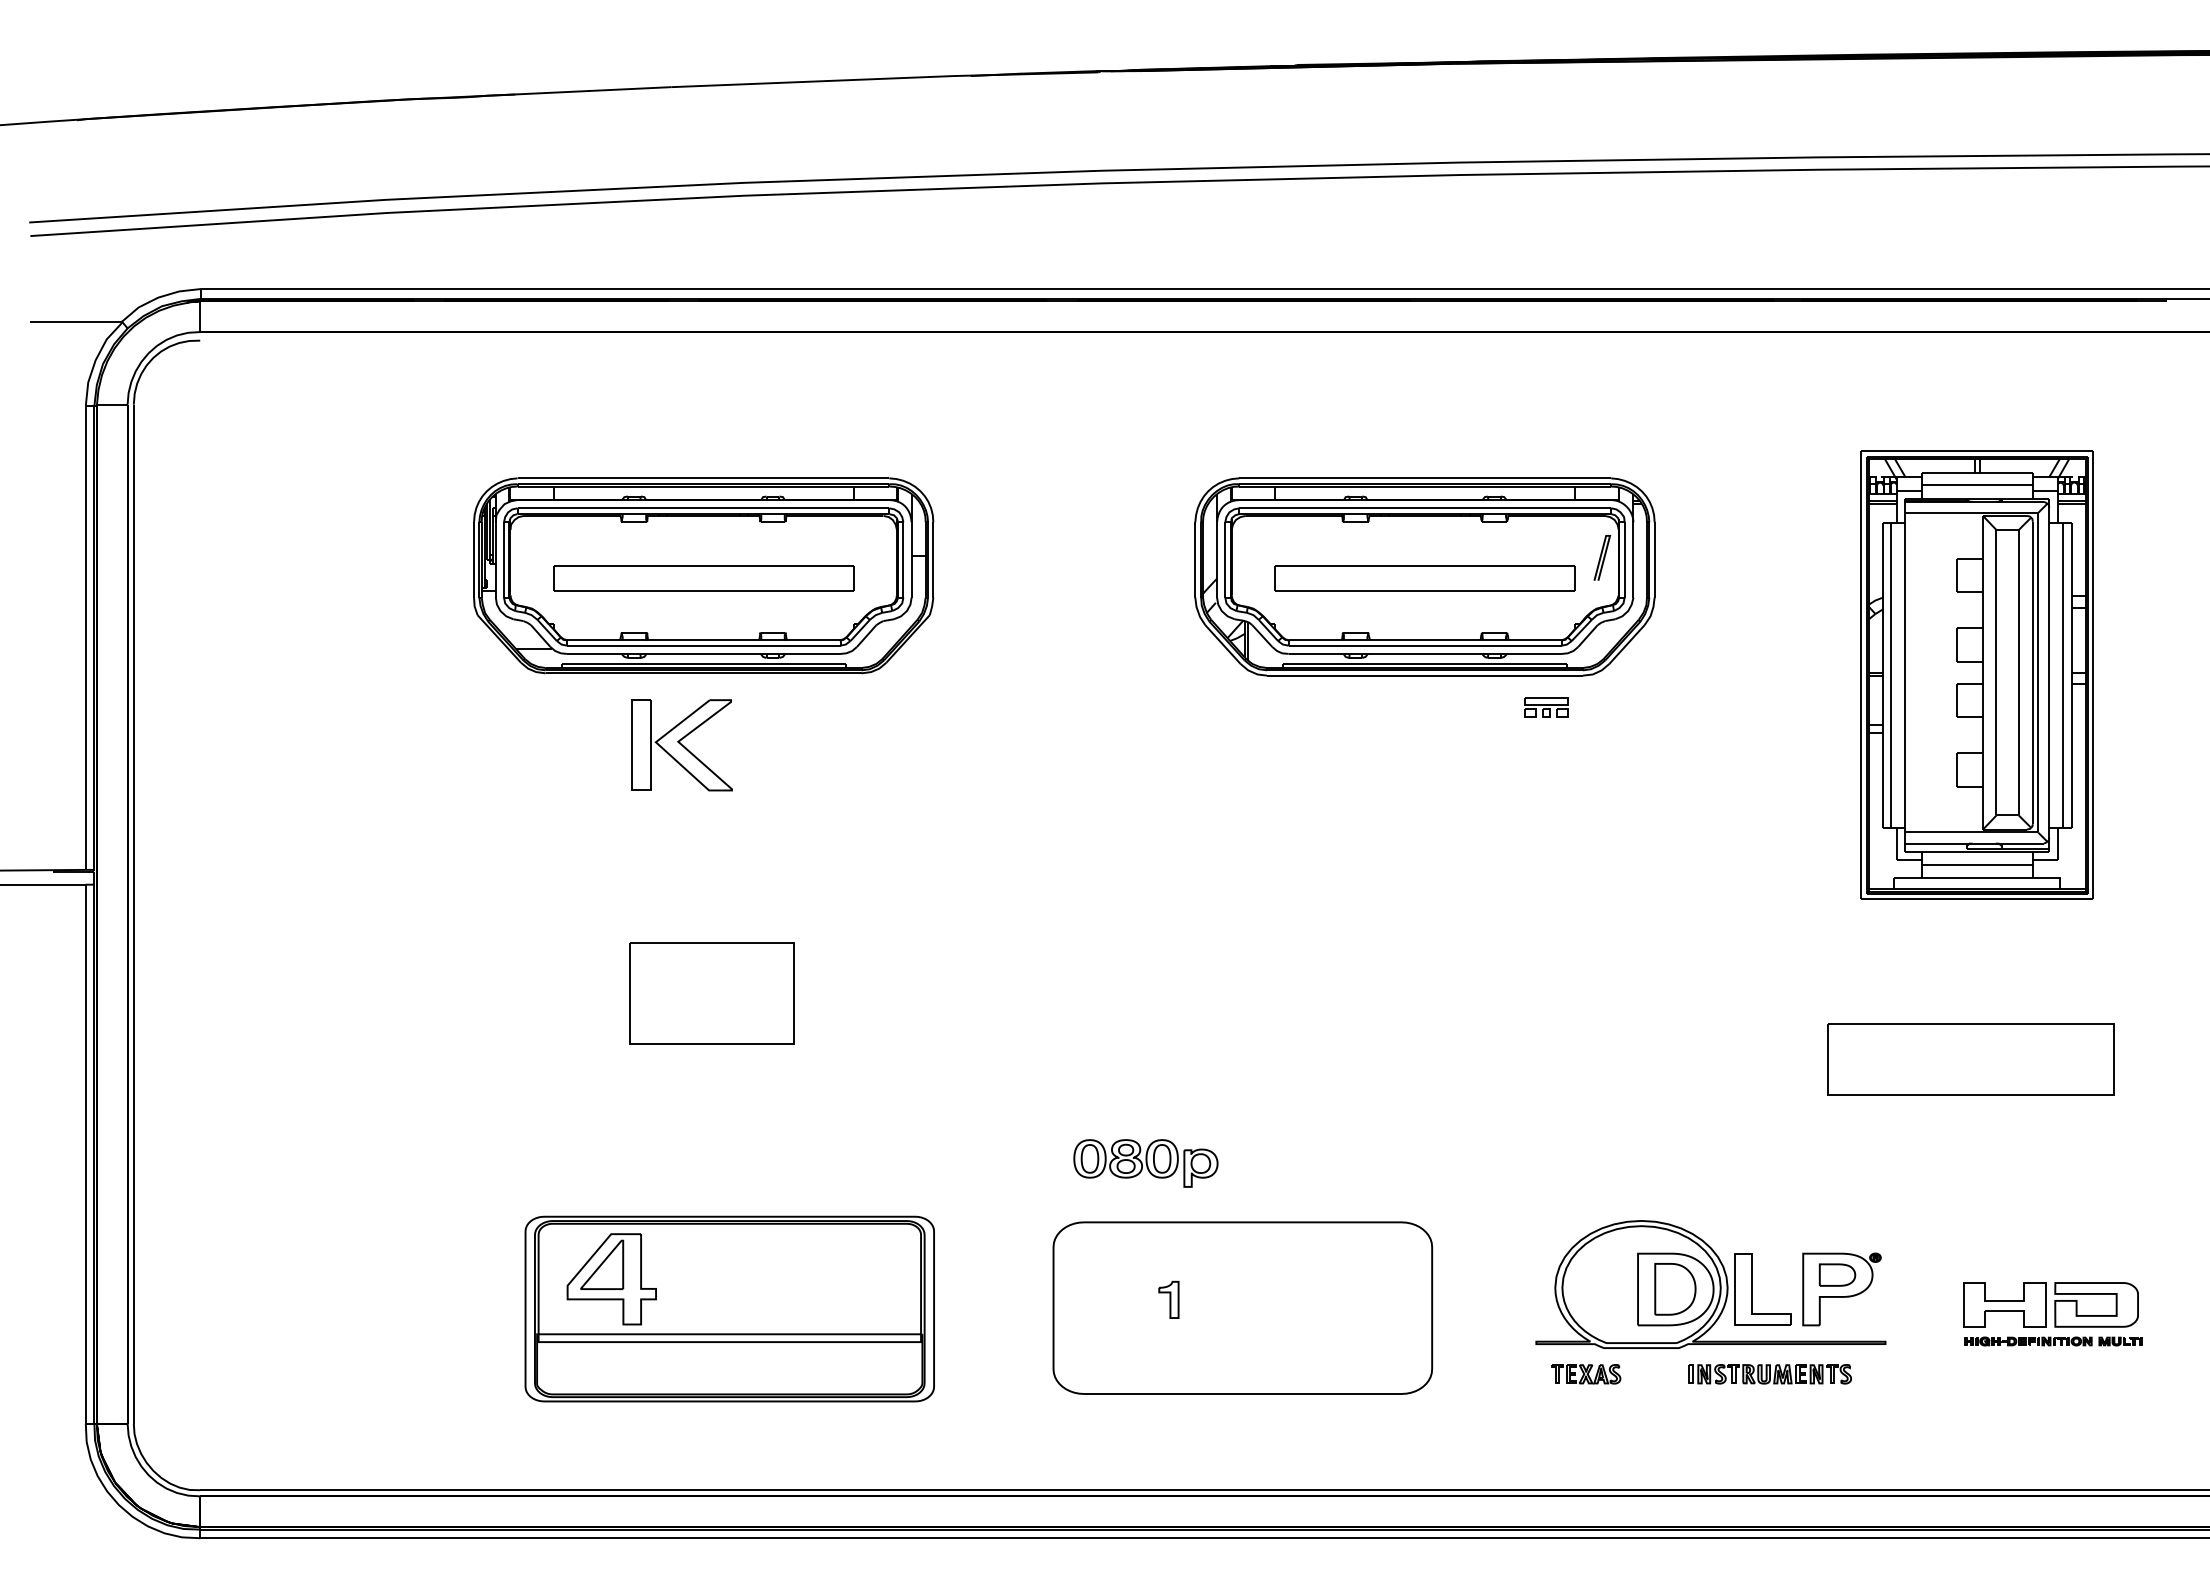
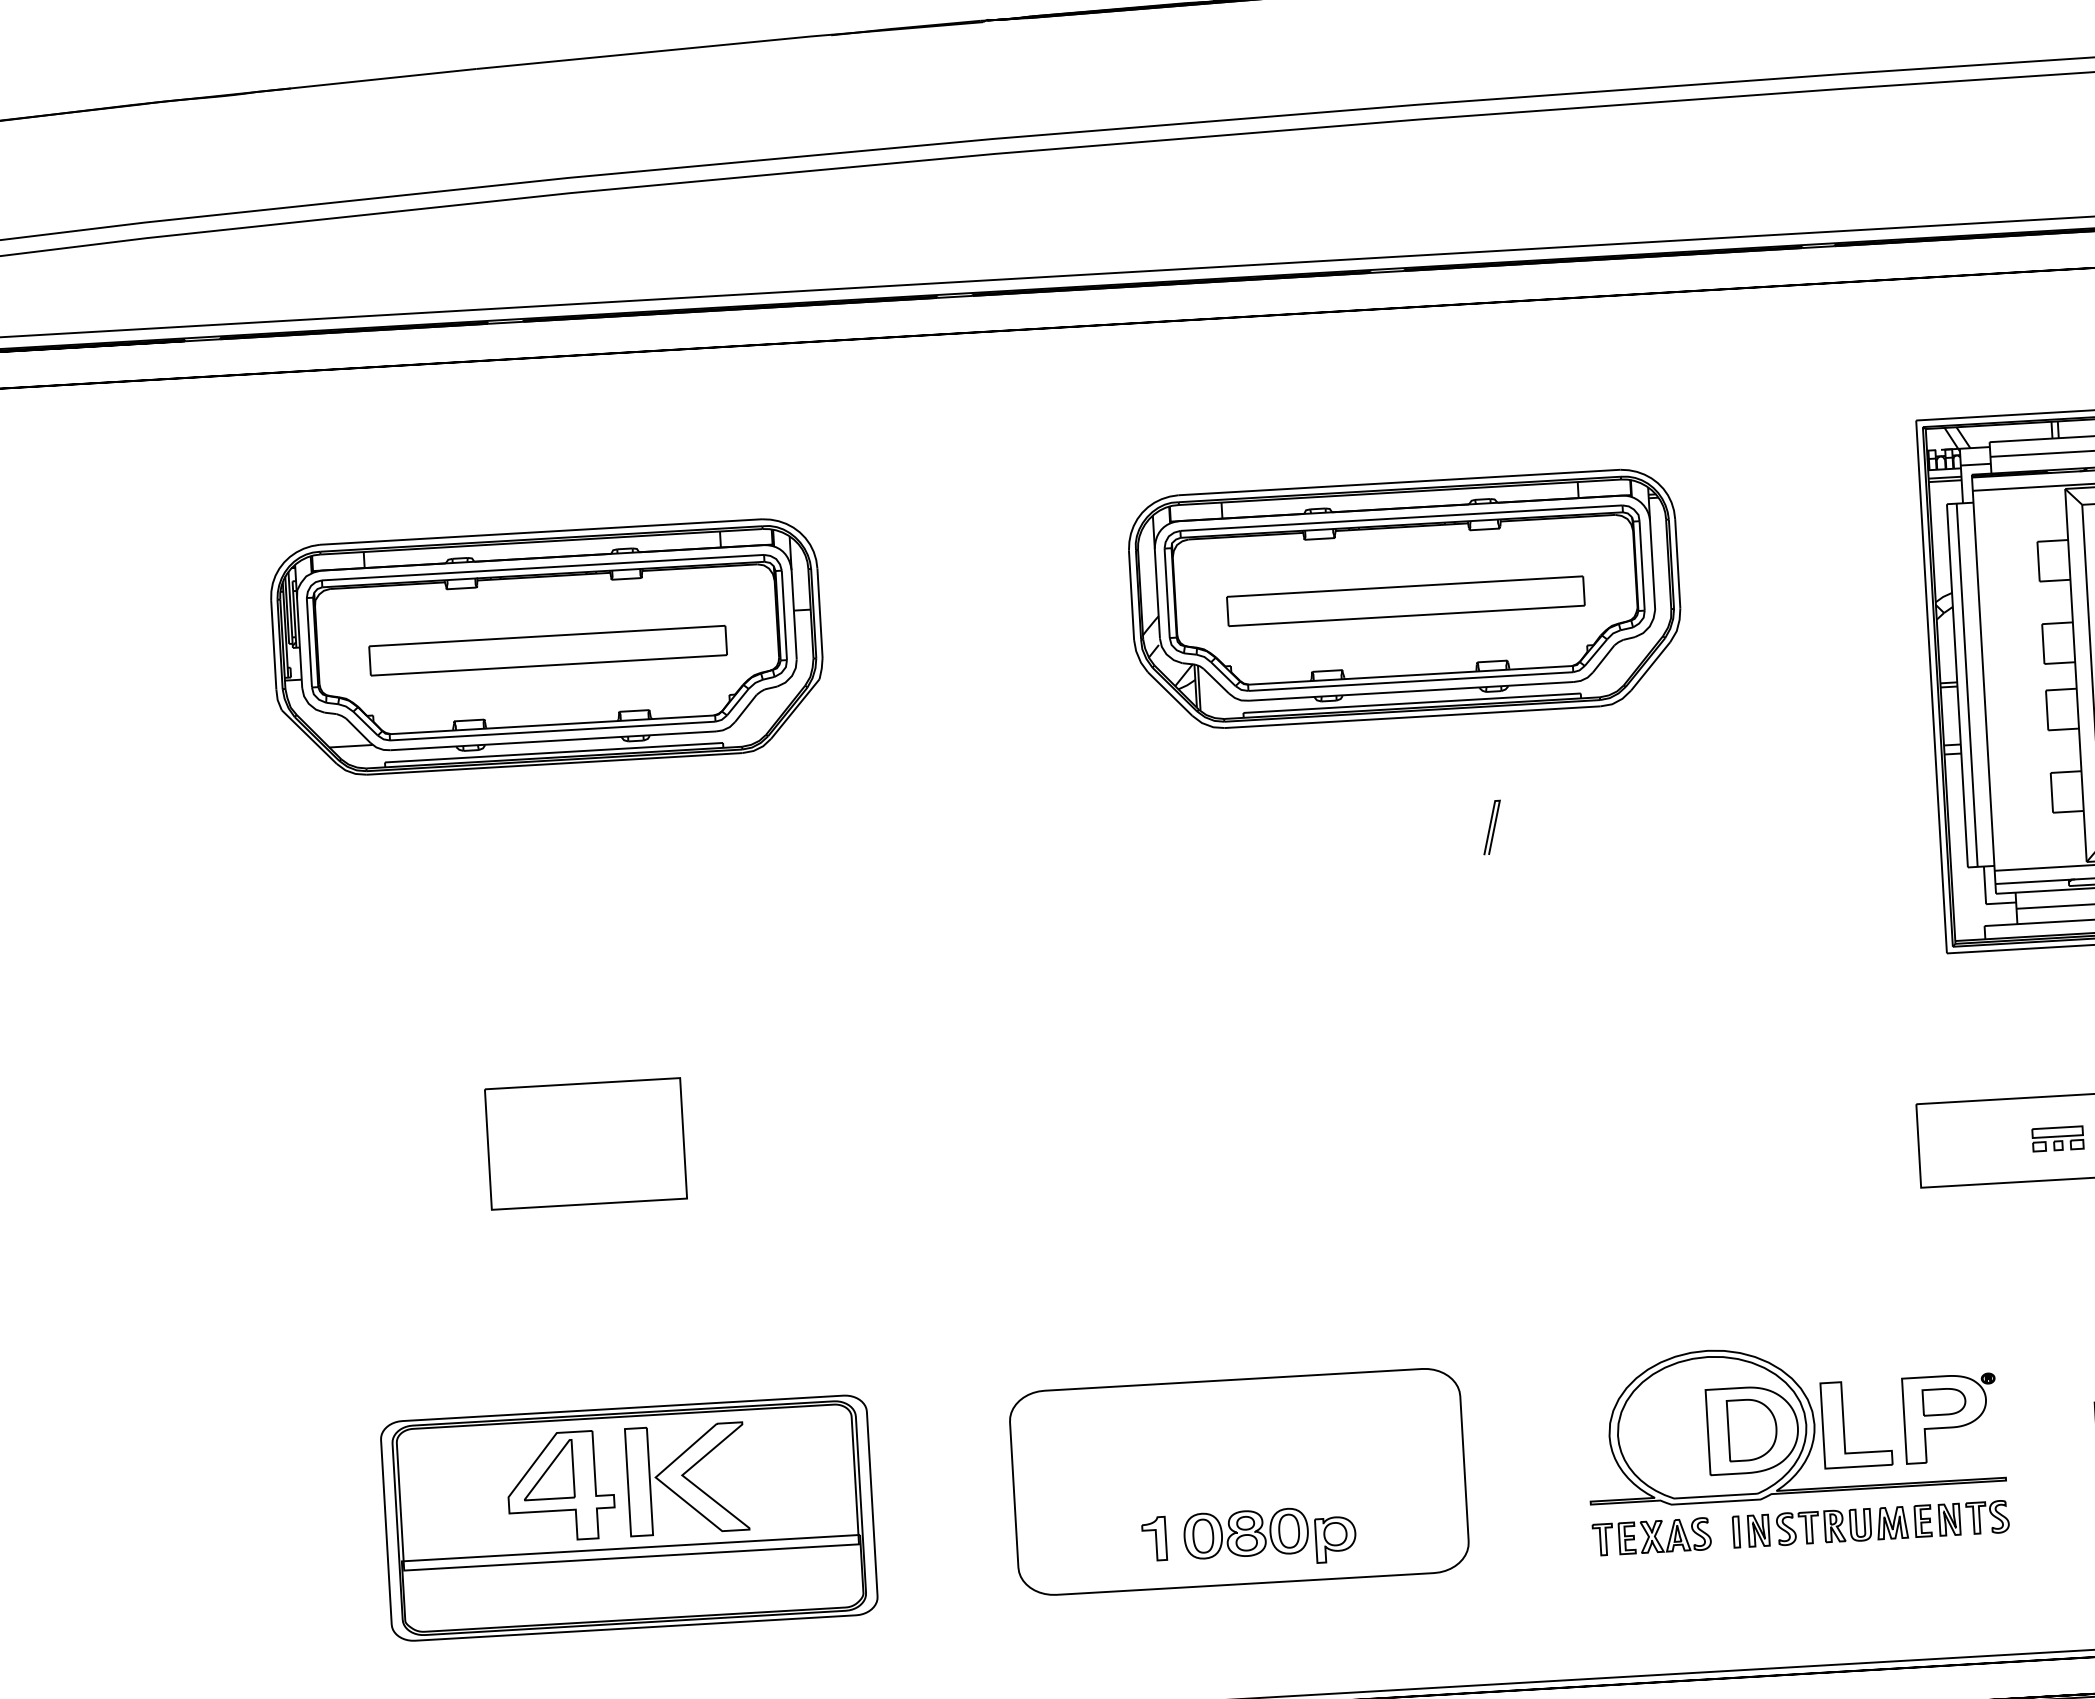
curve: (1601, 557) -> (1491, 827), moved
part: (1546, 707) -> (2057, 1139), moved
part: (681, 745) -> (686, 1479), moved
part: (1145, 1163) -> (1269, 1537), moved
part: (611, 1279) -> (560, 1486), moved
part: (1168, 1299) -> (1153, 1538), moved
part: (1585, 1374) -> (1651, 1537), size x1.43
part: (1770, 1374) -> (1871, 1524), size x1.43

